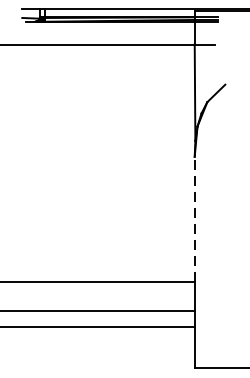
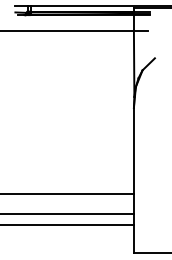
line: (194, 218) -> (133, 150), dashed -> solid

